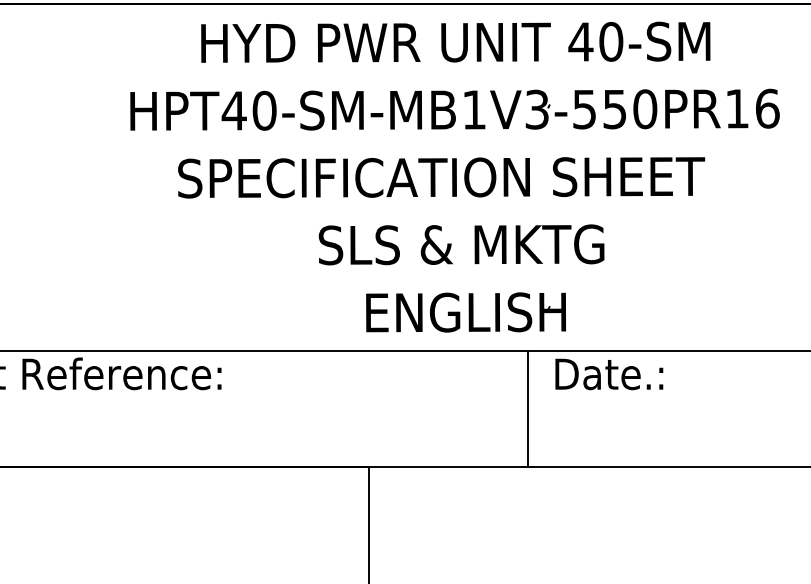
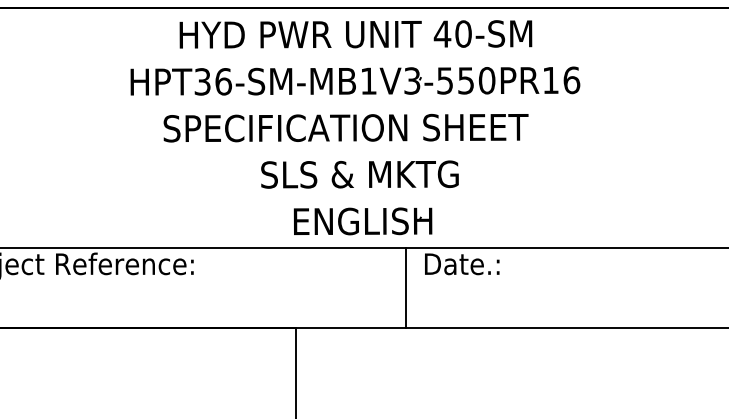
text: (248, 110) -> (212, 81), HPT40-SM-MB1V3-550PR16 -> HPT36-SM-MB1V3-550PR16

